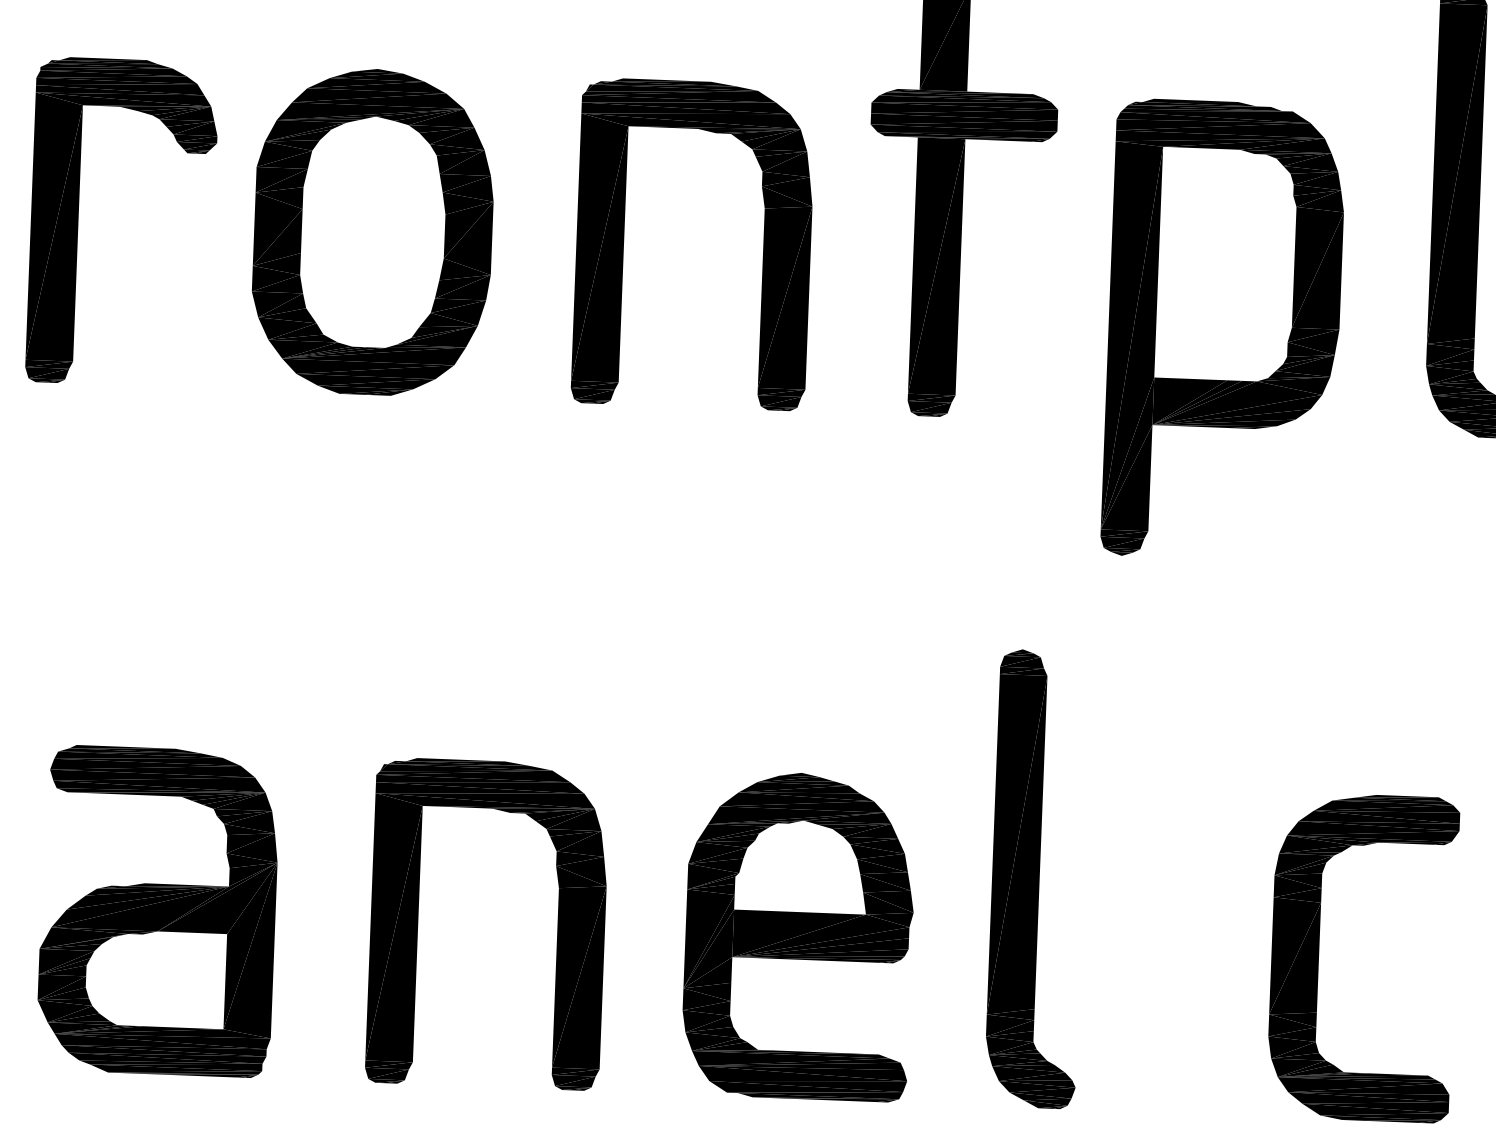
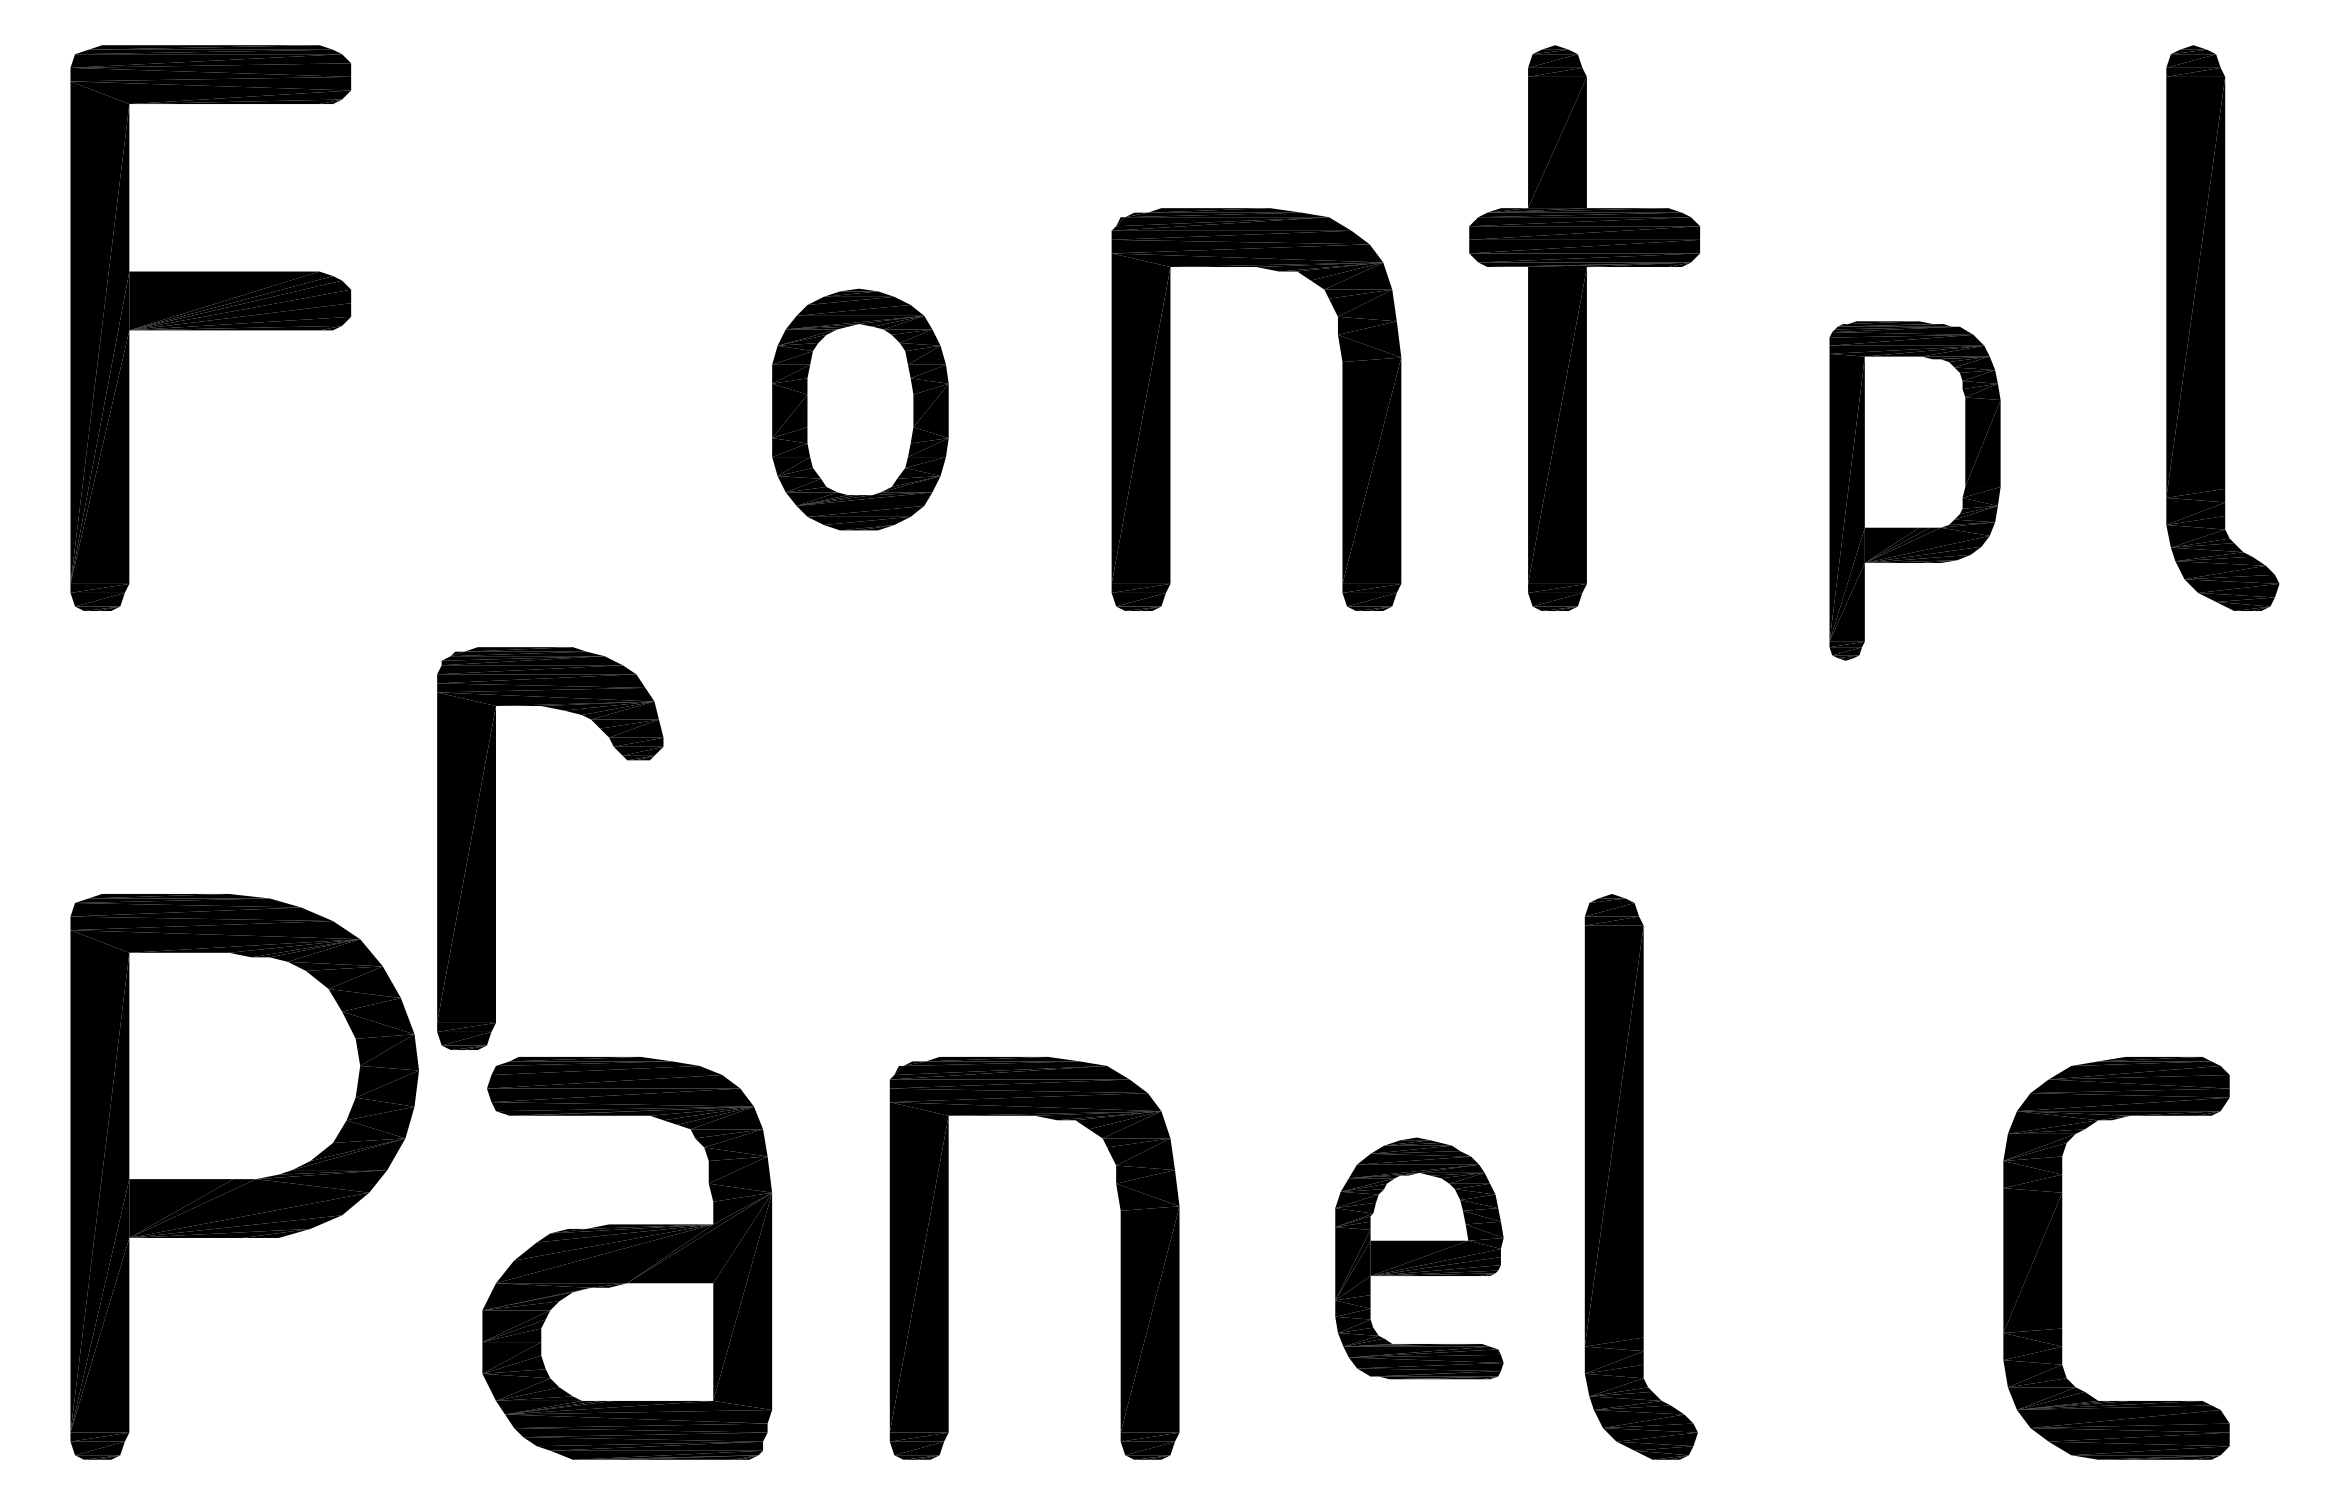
part: (78, 220) -> (495, 848), moved
part: (373, 231) -> (860, 409), size x0.6
part: (1223, 330) -> (1914, 490), size x0.6
part: (1037, 878) -> (1640, 1176), moved
part: (799, 936) -> (1419, 1258), size x0.6

